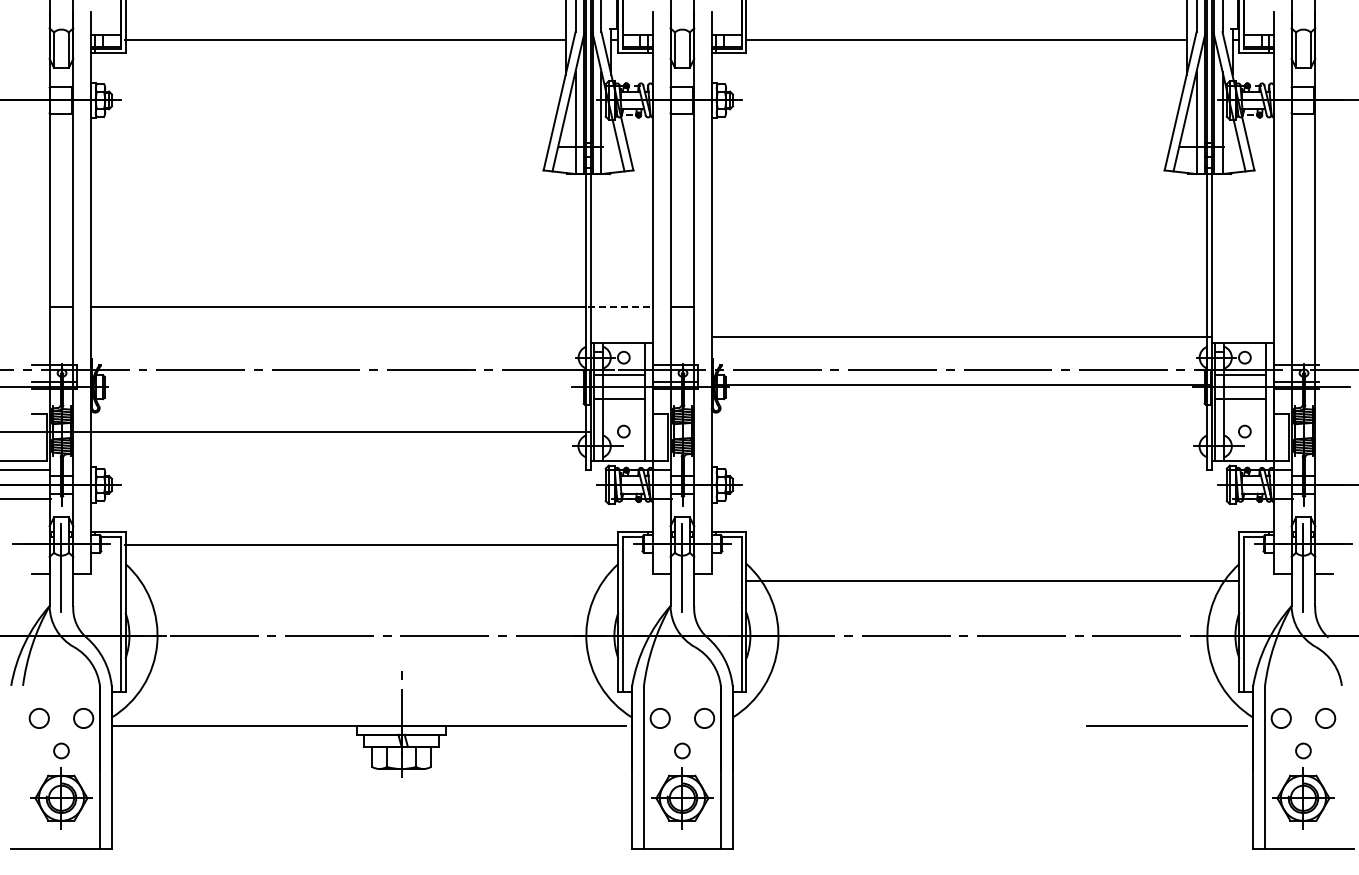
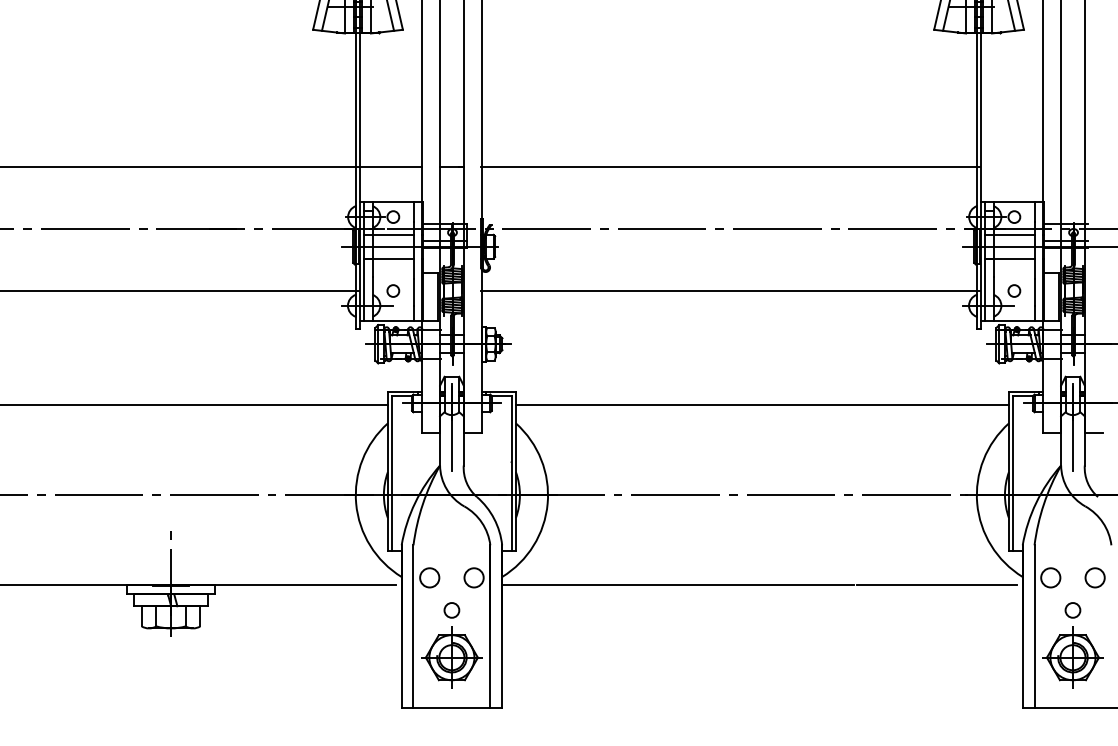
line: (620, 307) -> (390, 166), dashed -> solid
line: (960, 337) -> (730, 166), moved
line: (960, 384) -> (730, 290), moved
line: (992, 581) -> (762, 404), moved
line: (908, 725) -> (678, 584), added

